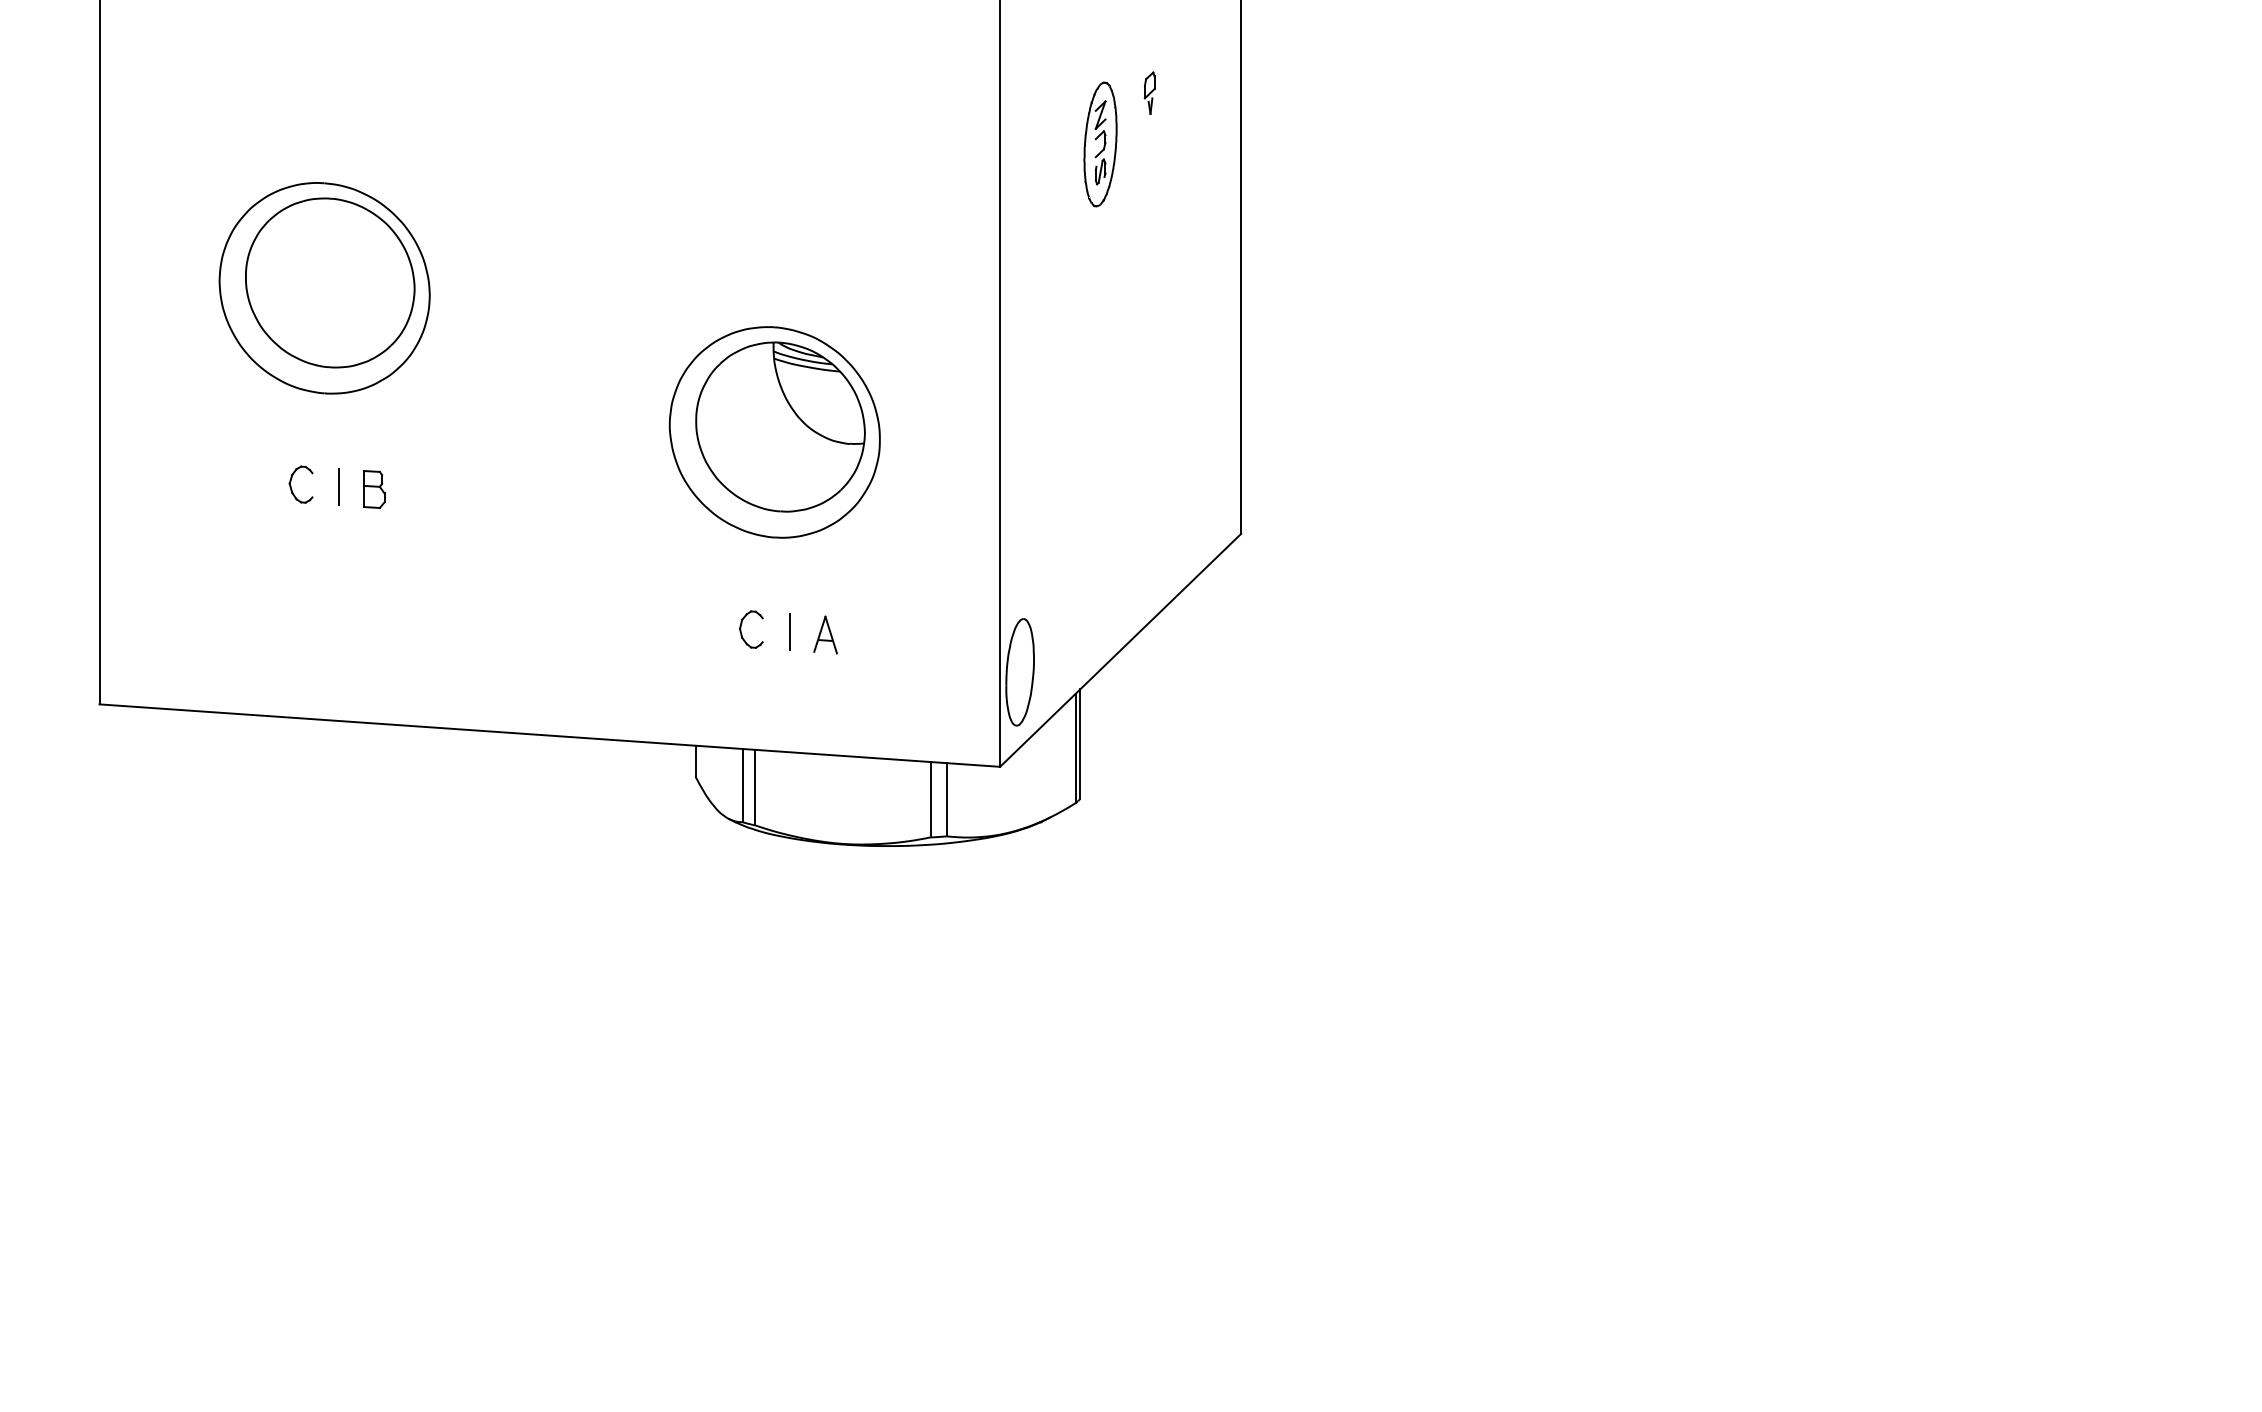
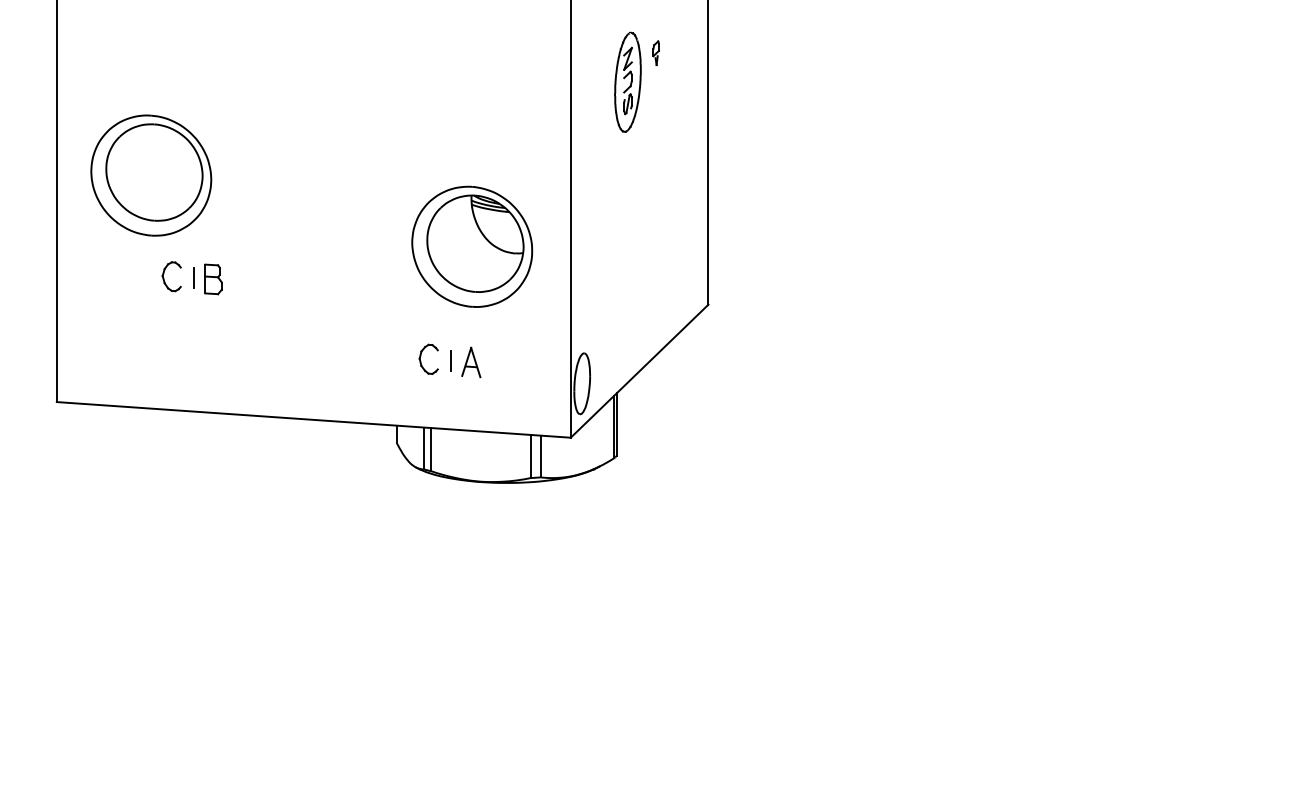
part: (1101, 144) -> (628, 82), size x1.4
part: (325, 288) -> (151, 175), moved
part: (775, 431) -> (472, 246), moved
part: (300, 484) -> (171, 276), size x1.4
part: (374, 489) -> (213, 279), size x1.4
part: (750, 629) -> (428, 359), size x1.4
part: (824, 635) -> (470, 362), size x1.4

